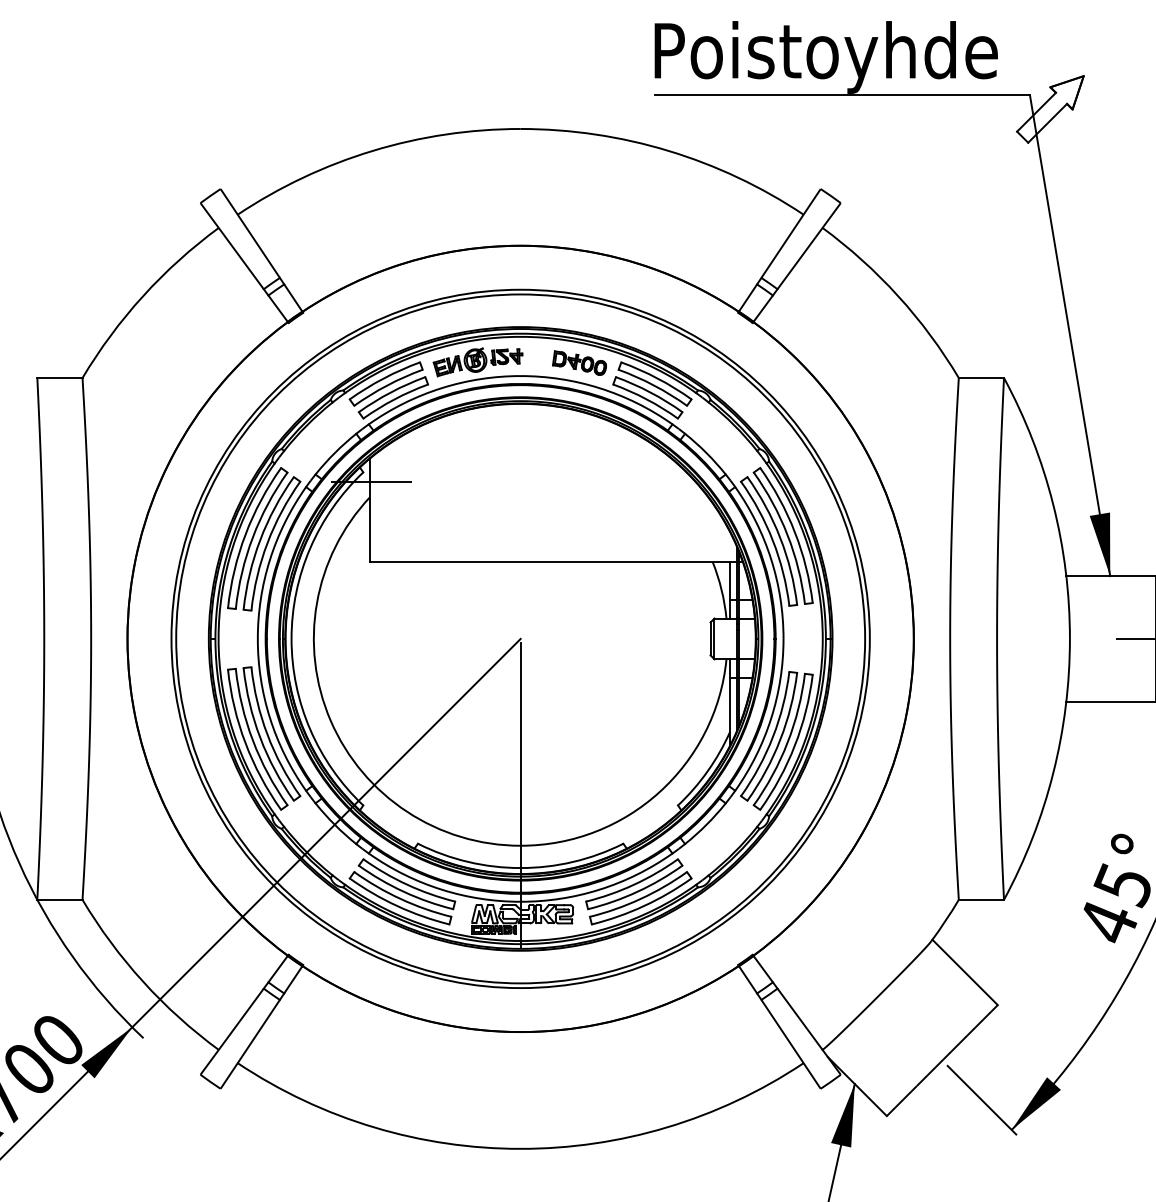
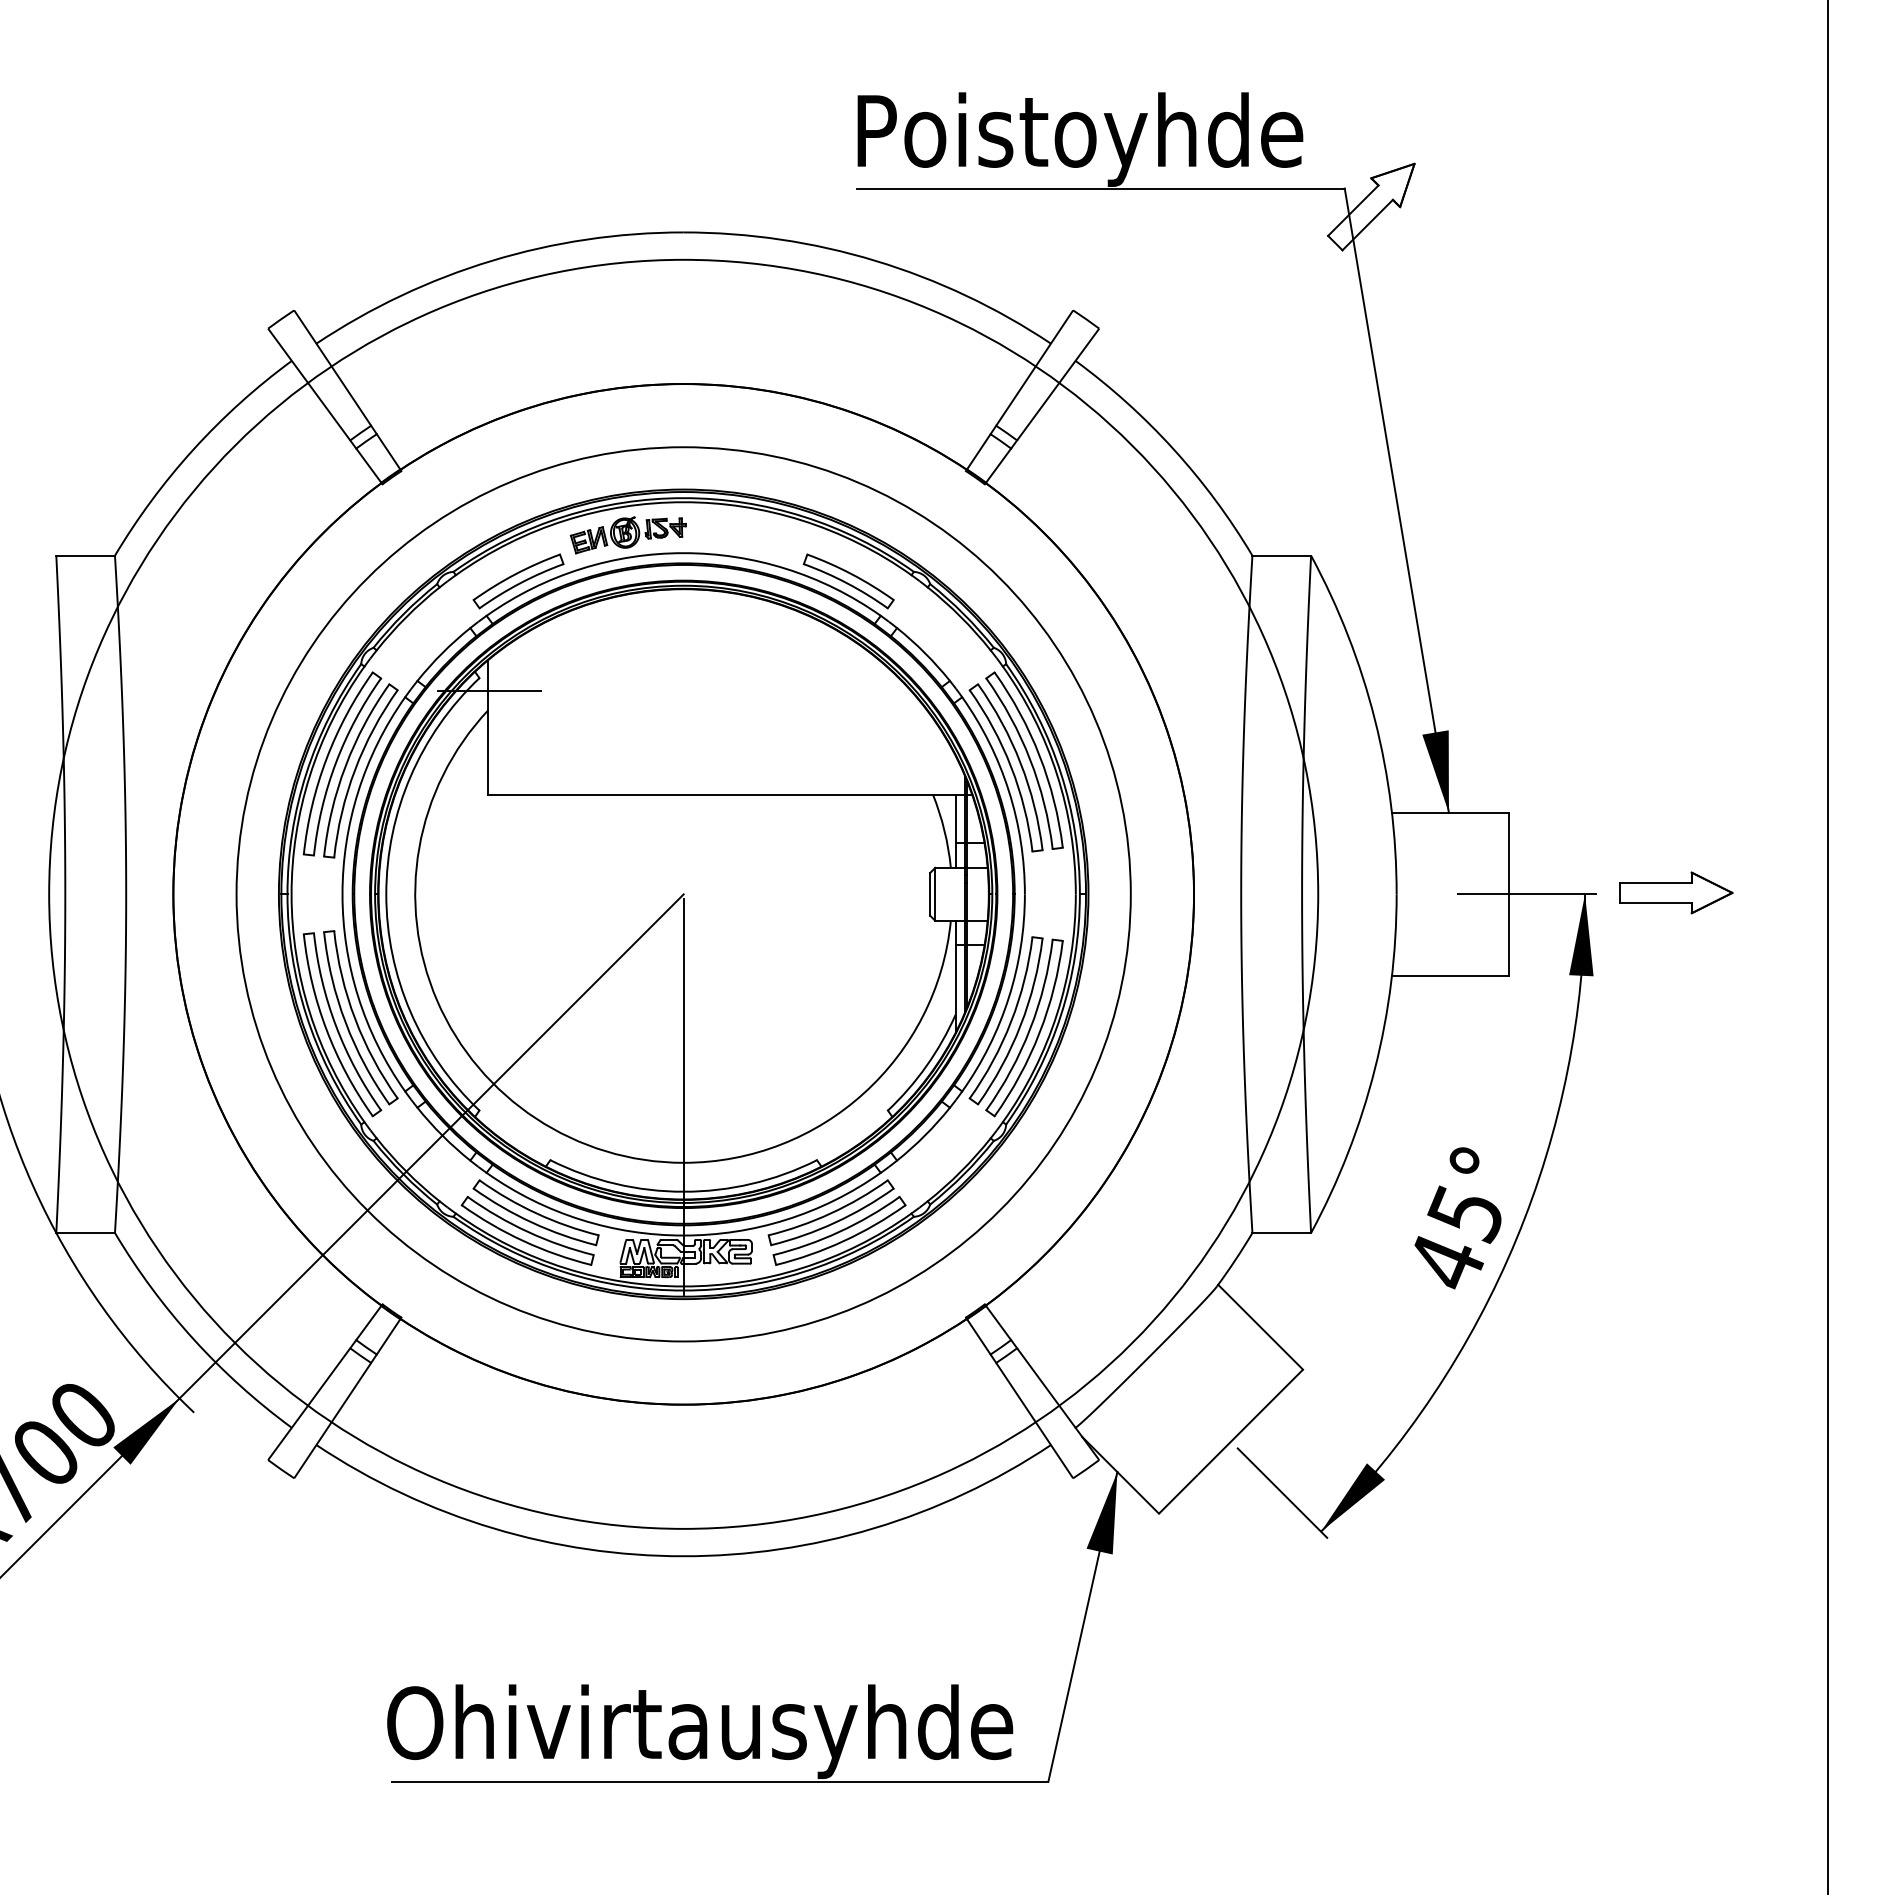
part: (579, 363) -> (759, 536), removed
part: (385, 384) -> (508, 563), removed
part: (654, 384) -> (857, 563), removed
circle: (520, 639) -> (683, 894), size x1.4

